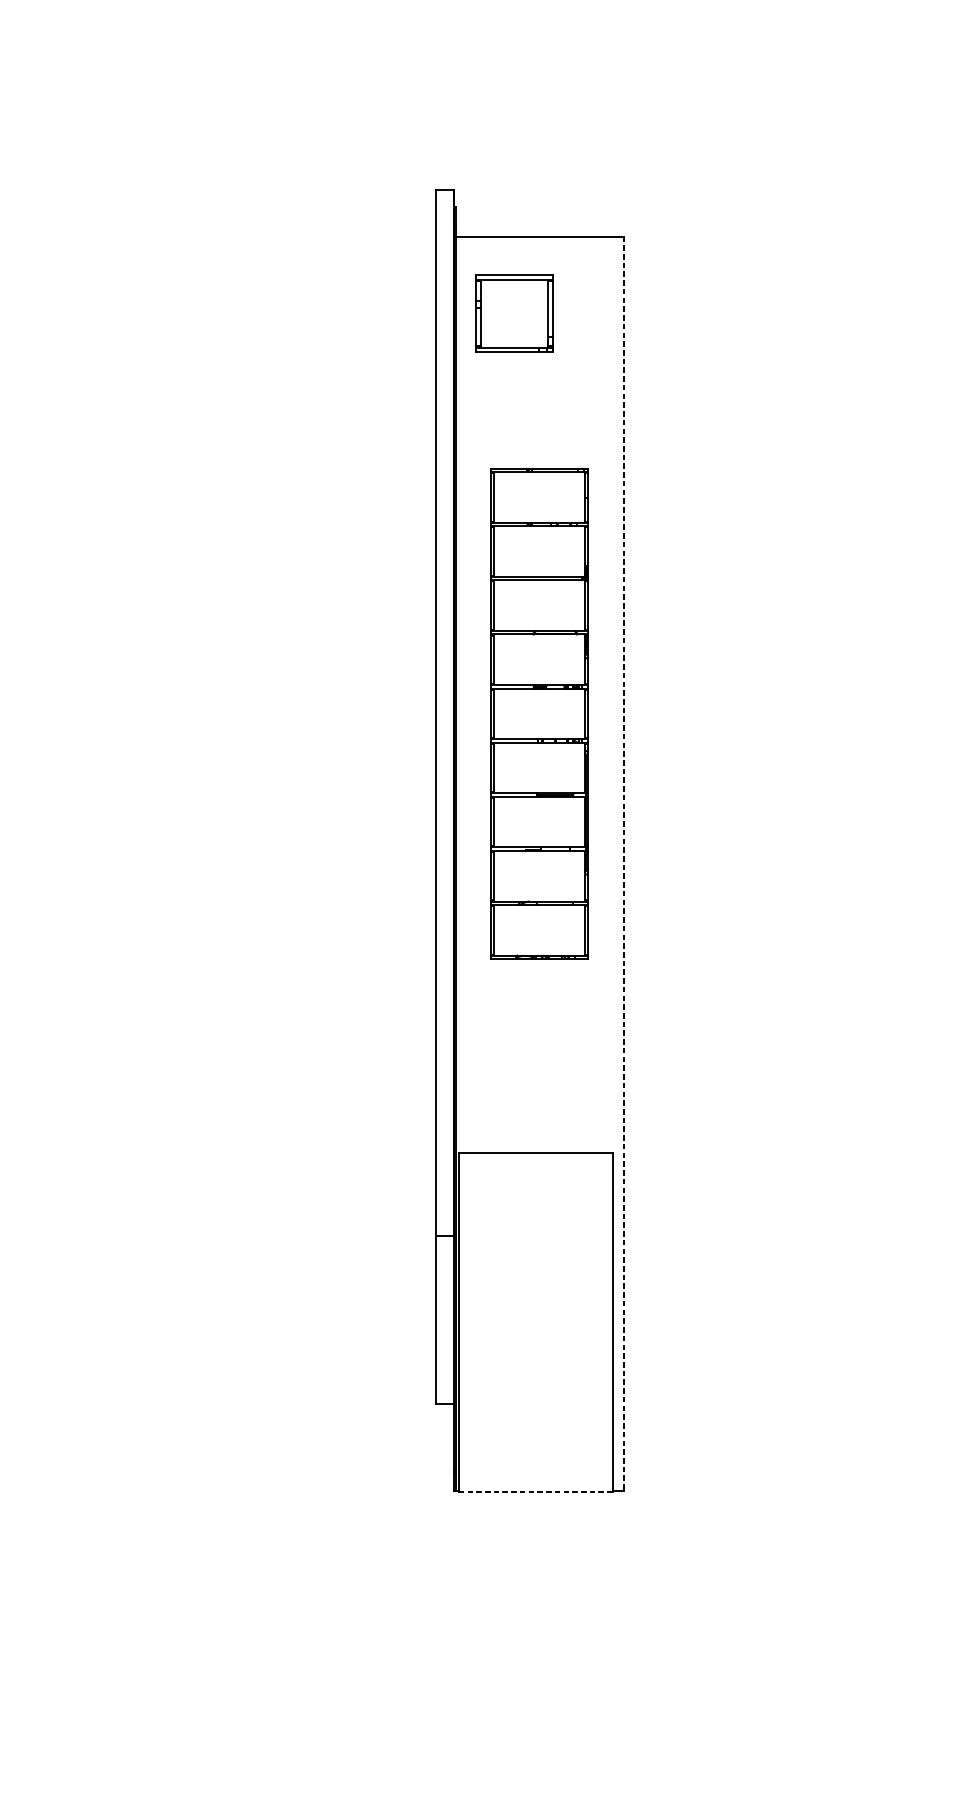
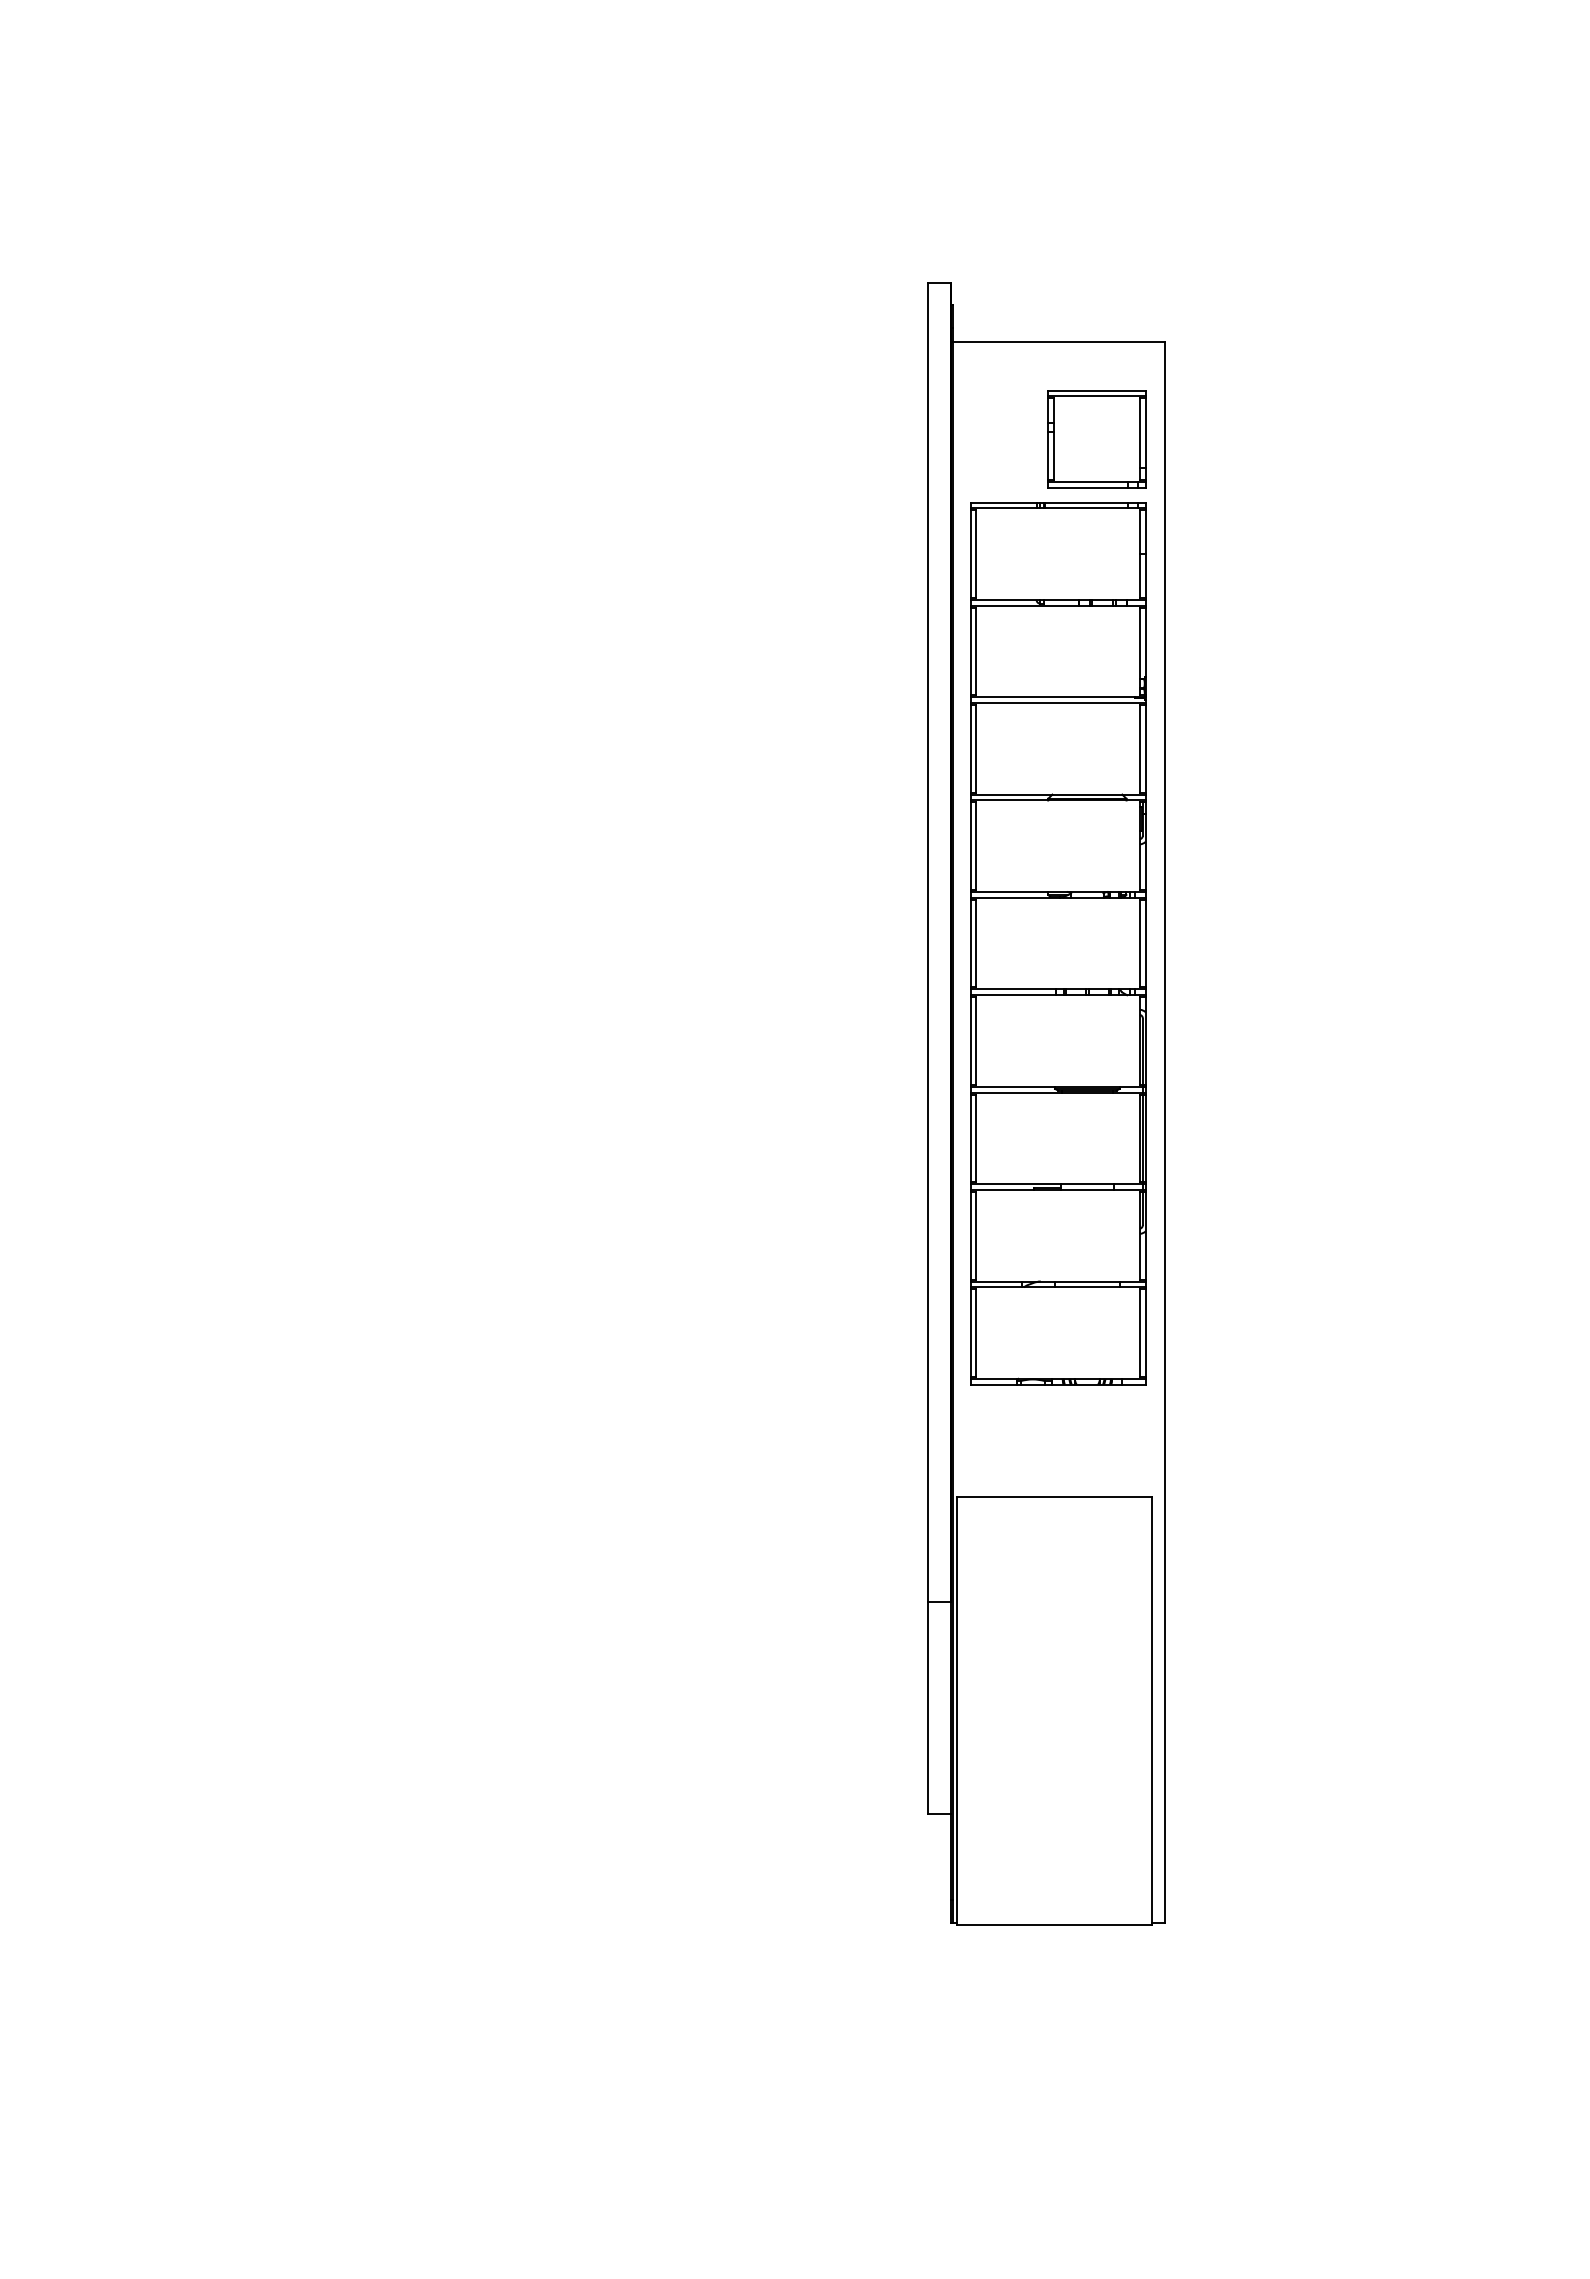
part: (513, 314) -> (1096, 439), moved
part: (539, 713) -> (1058, 943), size x1.43
line: (624, 863) -> (1165, 1132), dashed -> solid
line: (536, 1492) -> (1054, 1925), dashed -> solid

